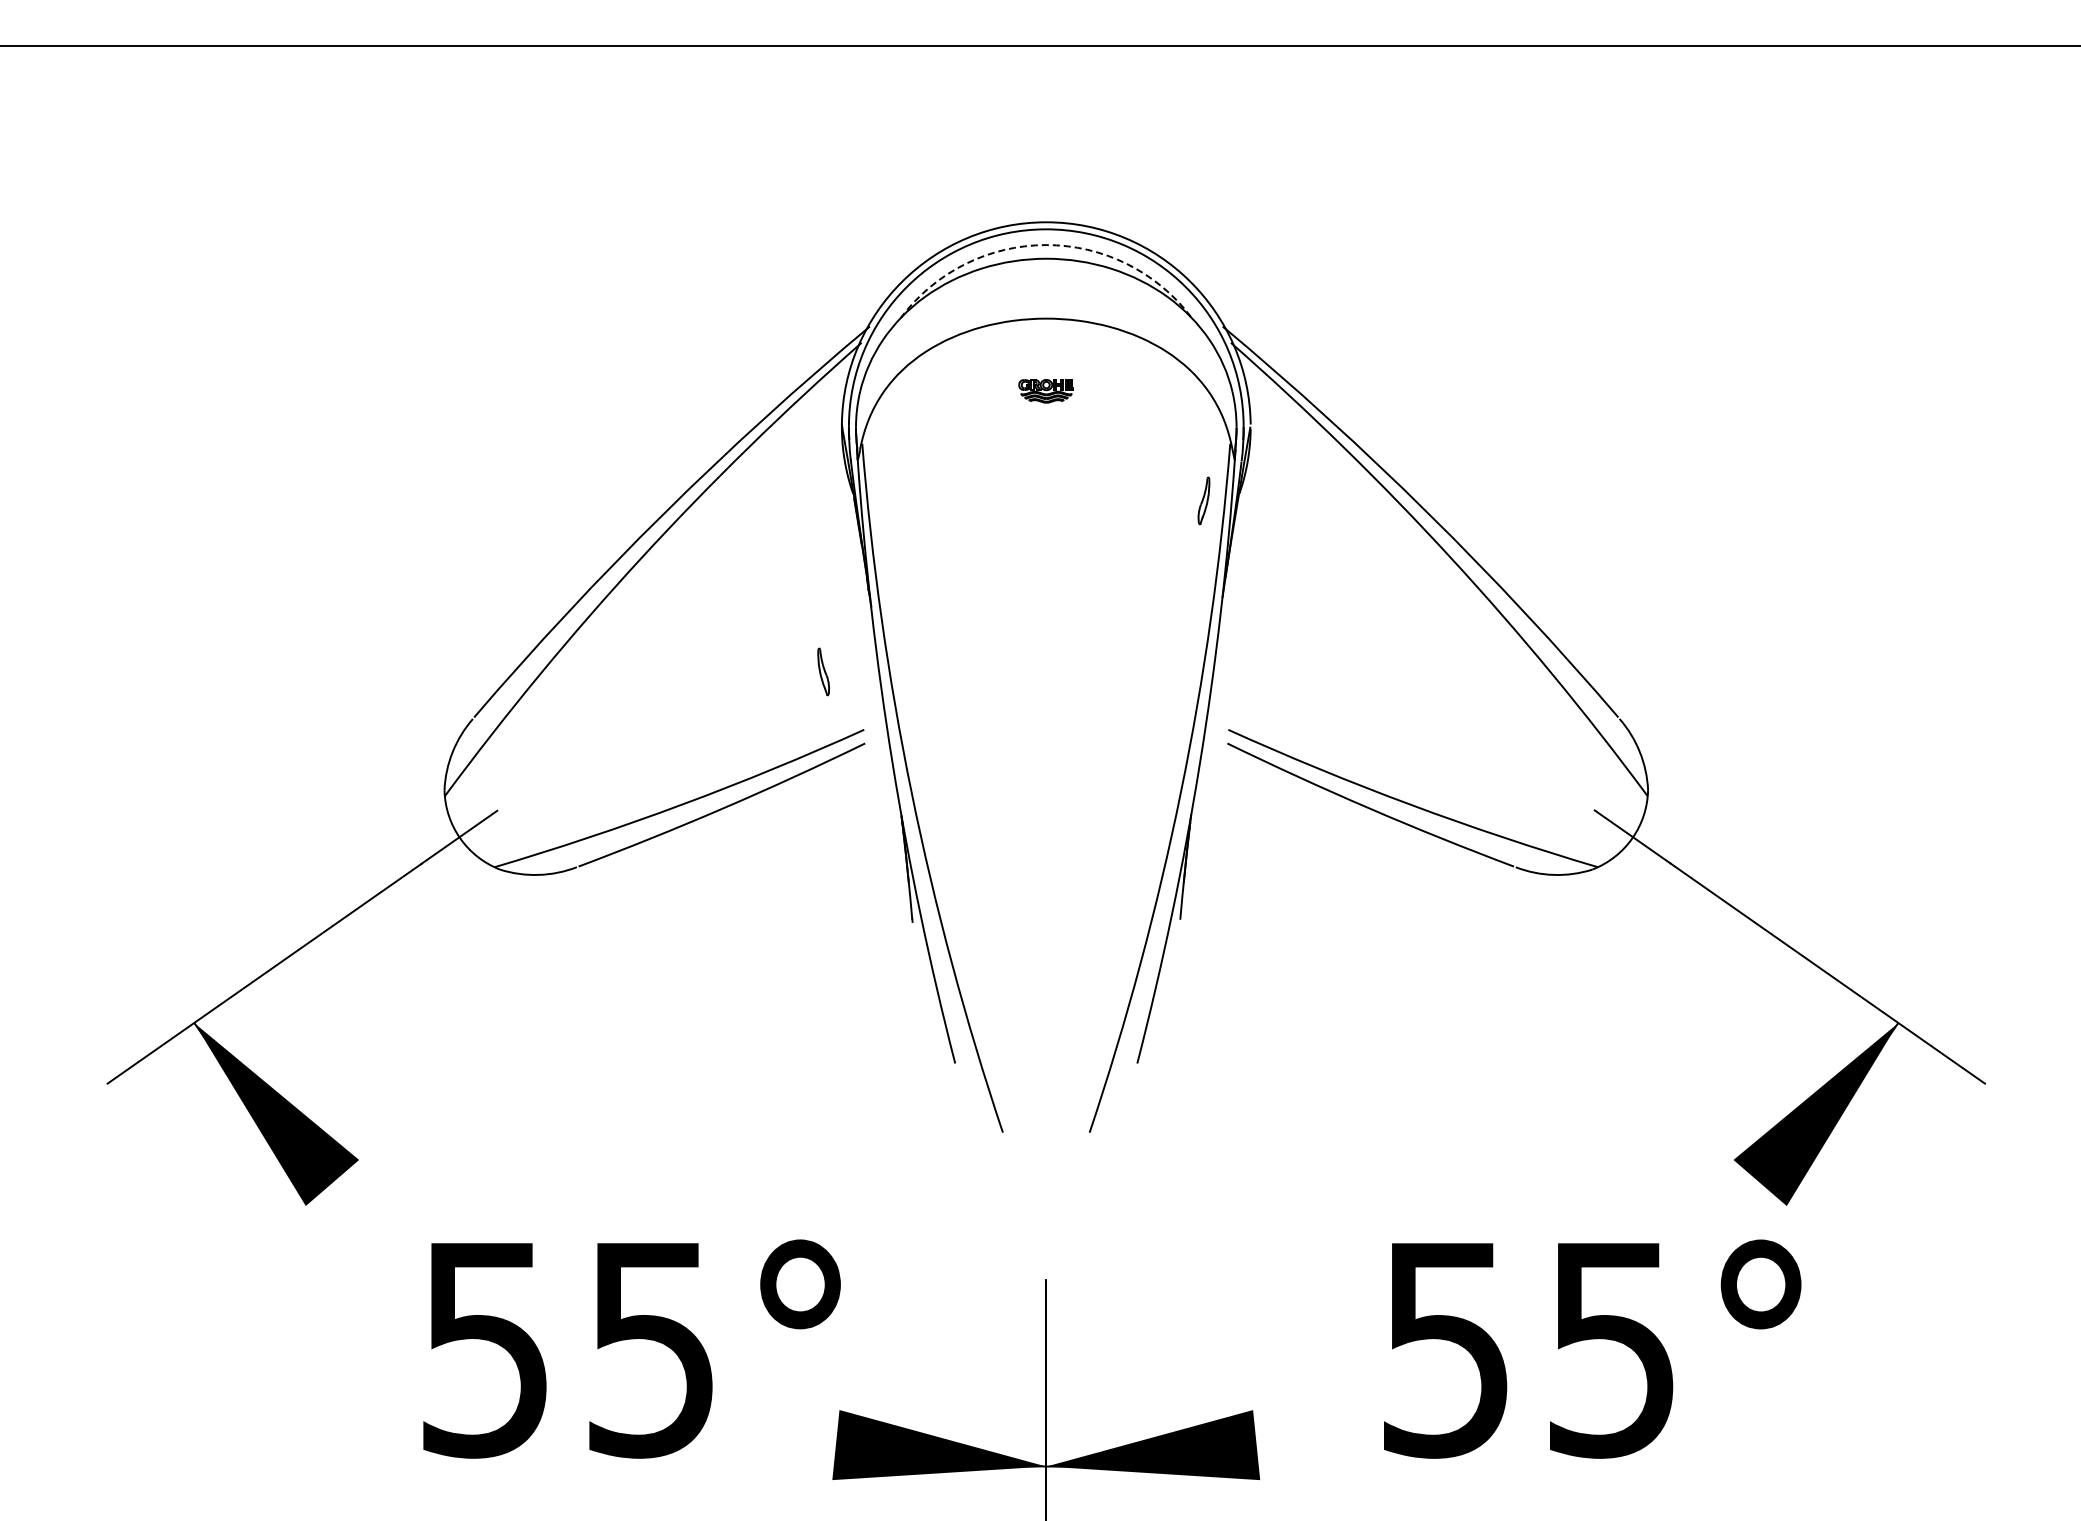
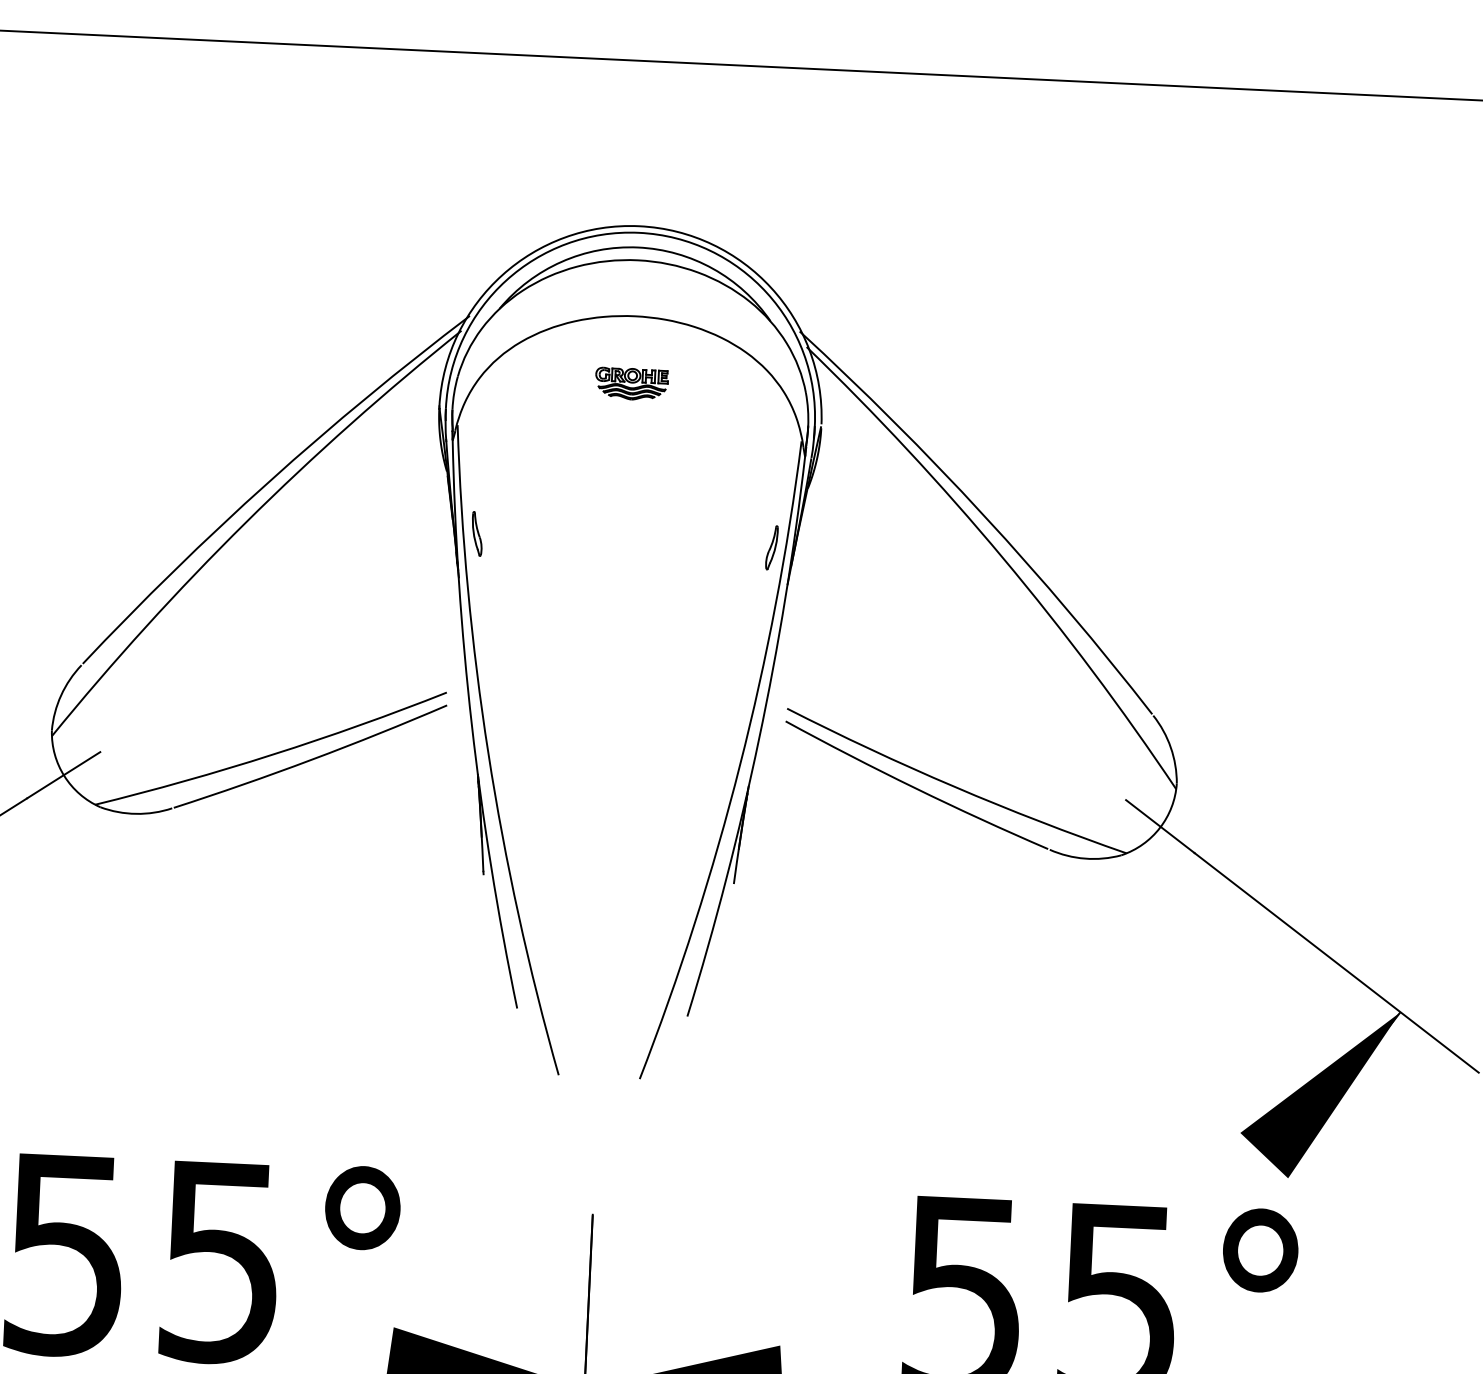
arc: (1046, 245) -> (638, 247), dashed -> solid
part: (1045, 391) -> (631, 384), size x1.43
part: (1203, 500) -> (771, 547), moved
part: (823, 671) -> (477, 533), moved

